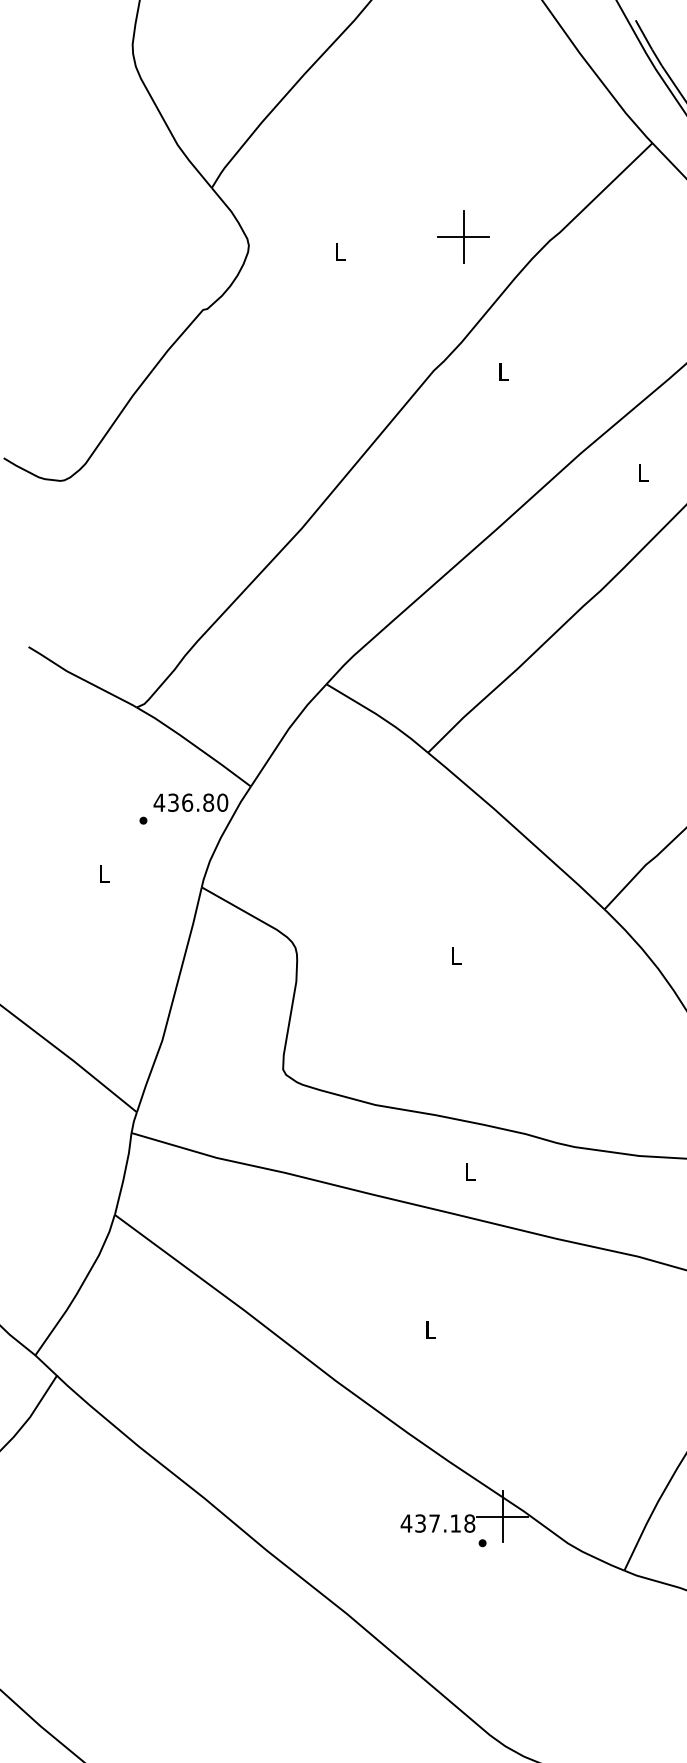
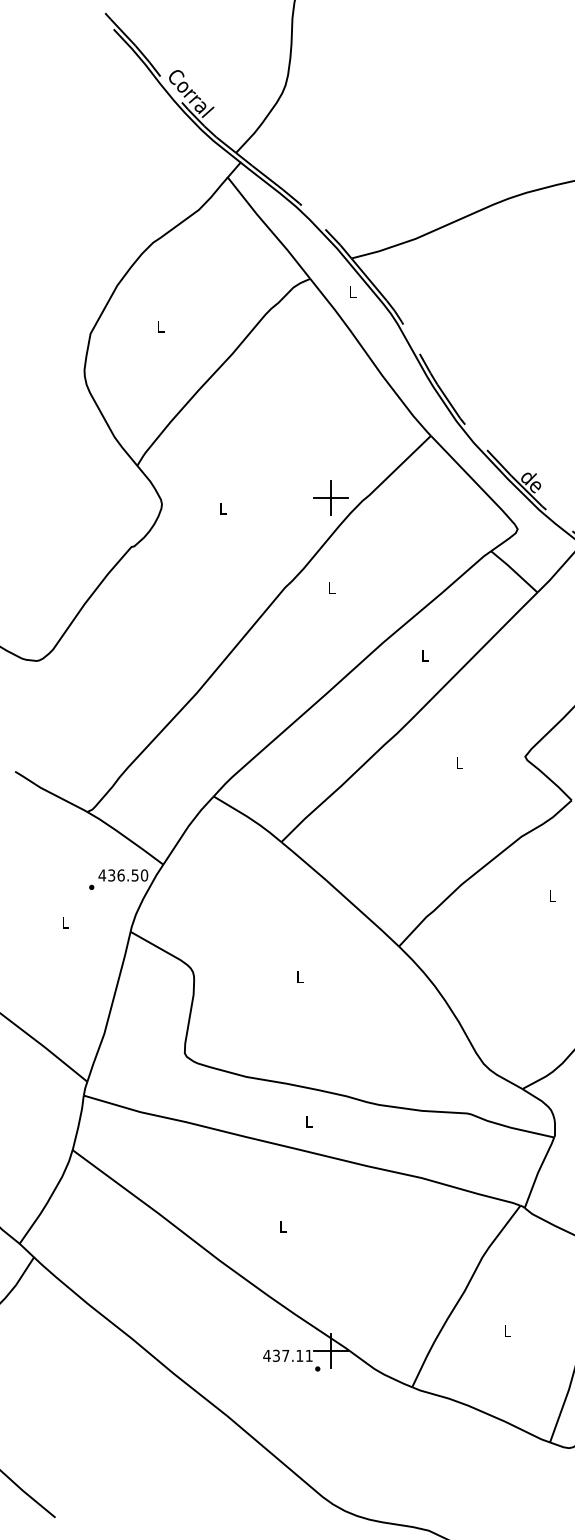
part: (462, 235) -> (330, 497), moved
text: (207, 802) -> (134, 875), 436.80 -> 436.50
text: (468, 1522) -> (308, 1355), 437.18 -> 437.11

